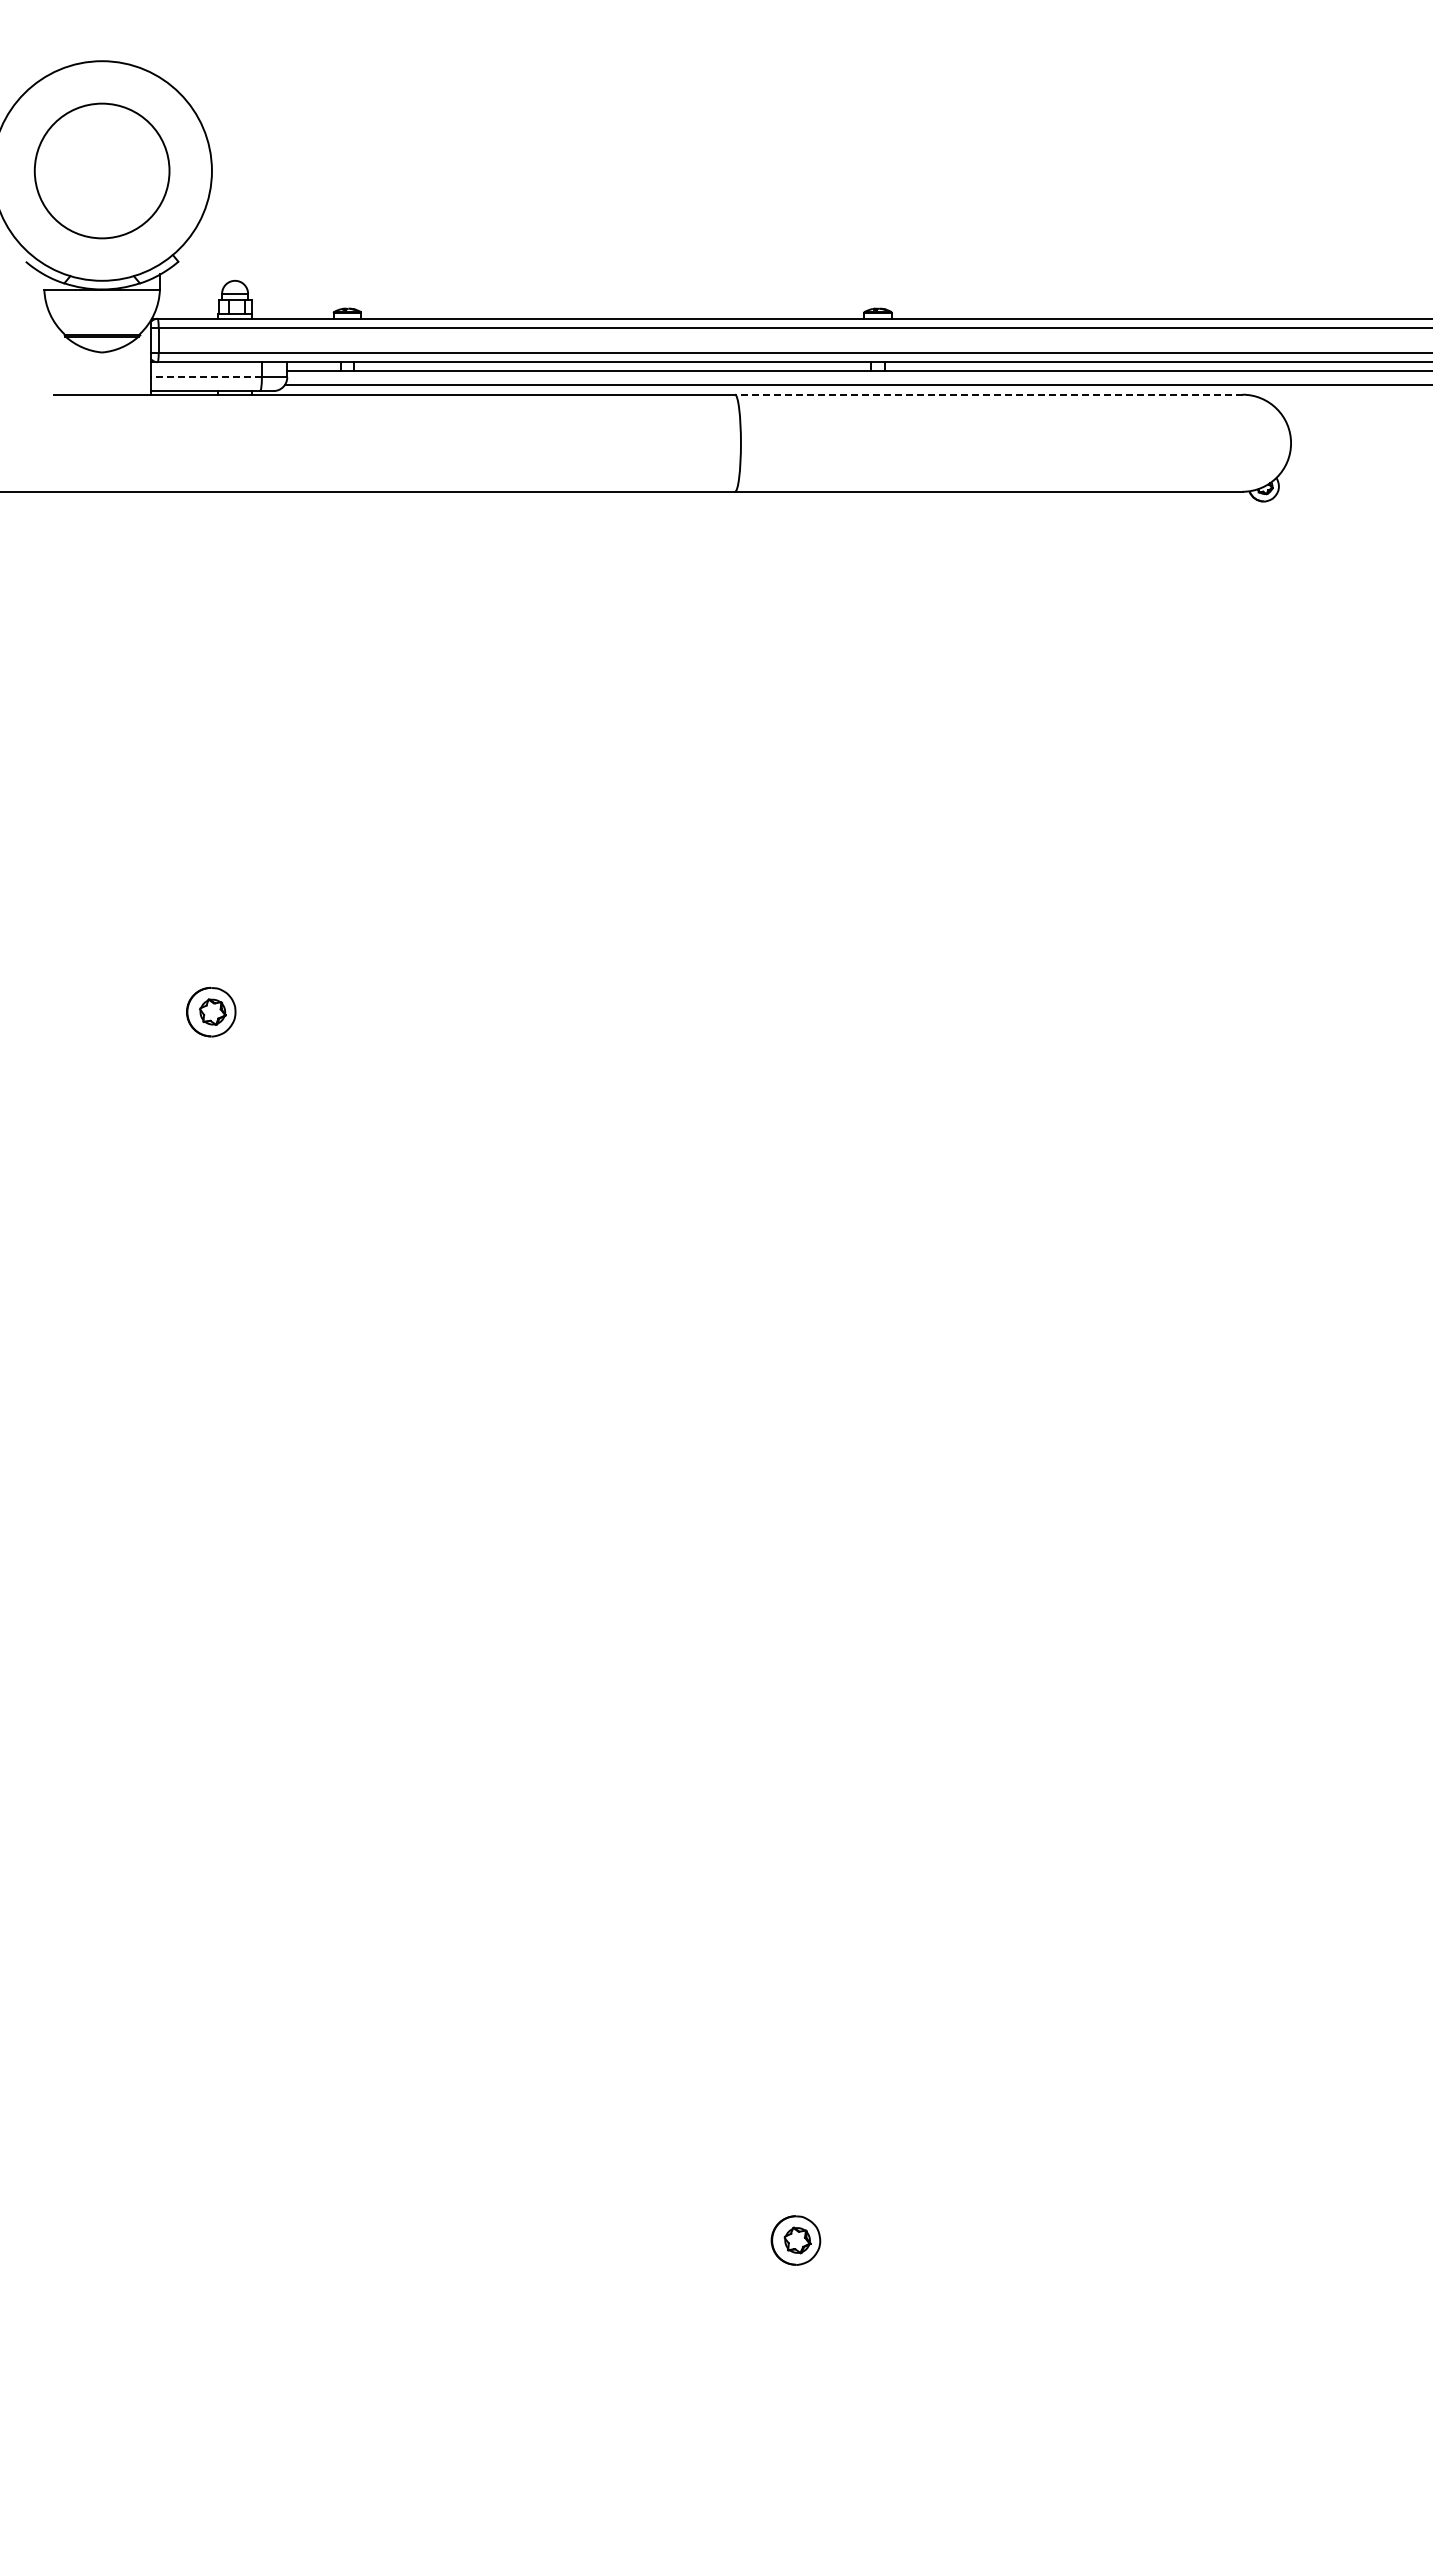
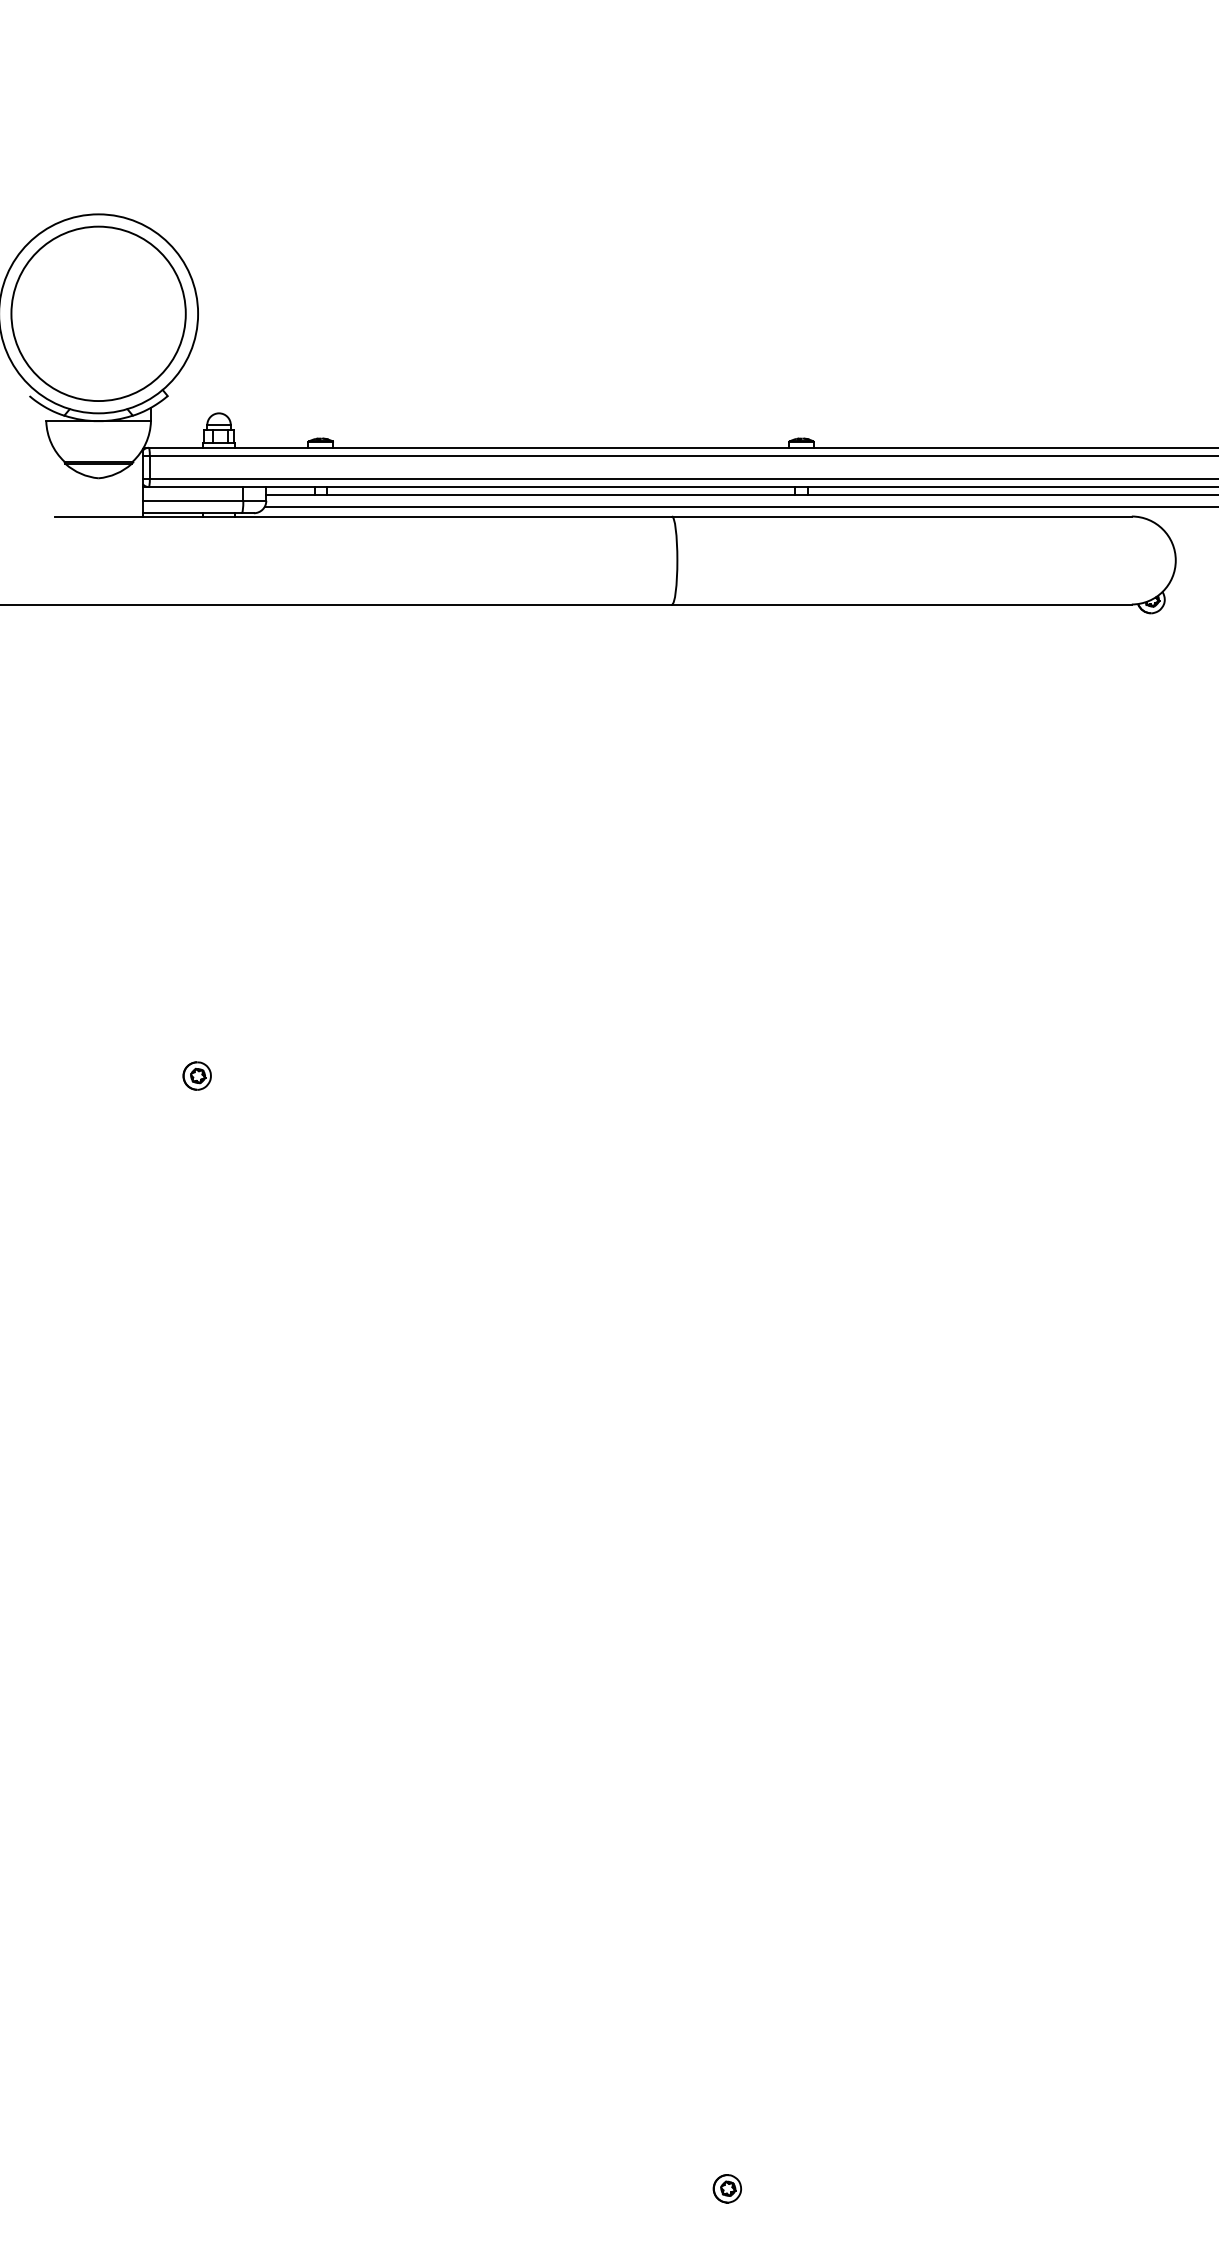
circle: (101, 170) -> (98, 313), size x1.43
line: (205, 377) -> (192, 500), dashed -> solid
line: (988, 394) -> (901, 516), dashed -> solid
part: (210, 1012) -> (196, 1076), size x0.62
part: (796, 2240) -> (727, 2188), size x0.62

